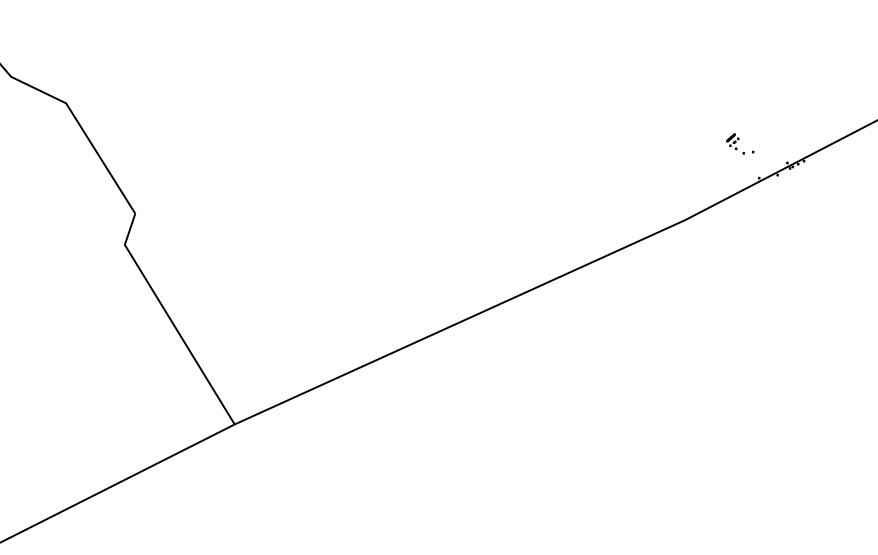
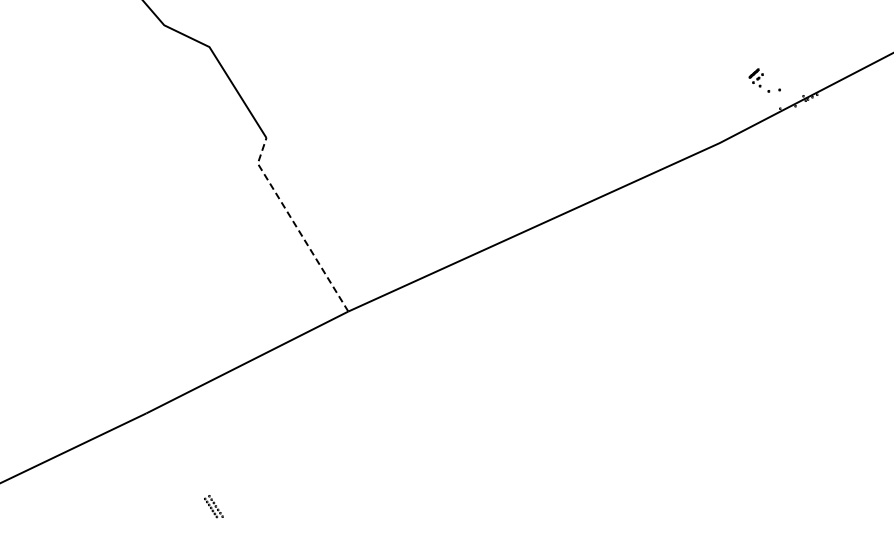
part: (740, 143) -> (764, 80), size x1.4
line: (170, 318) -> (295, 224), solid -> dashed

